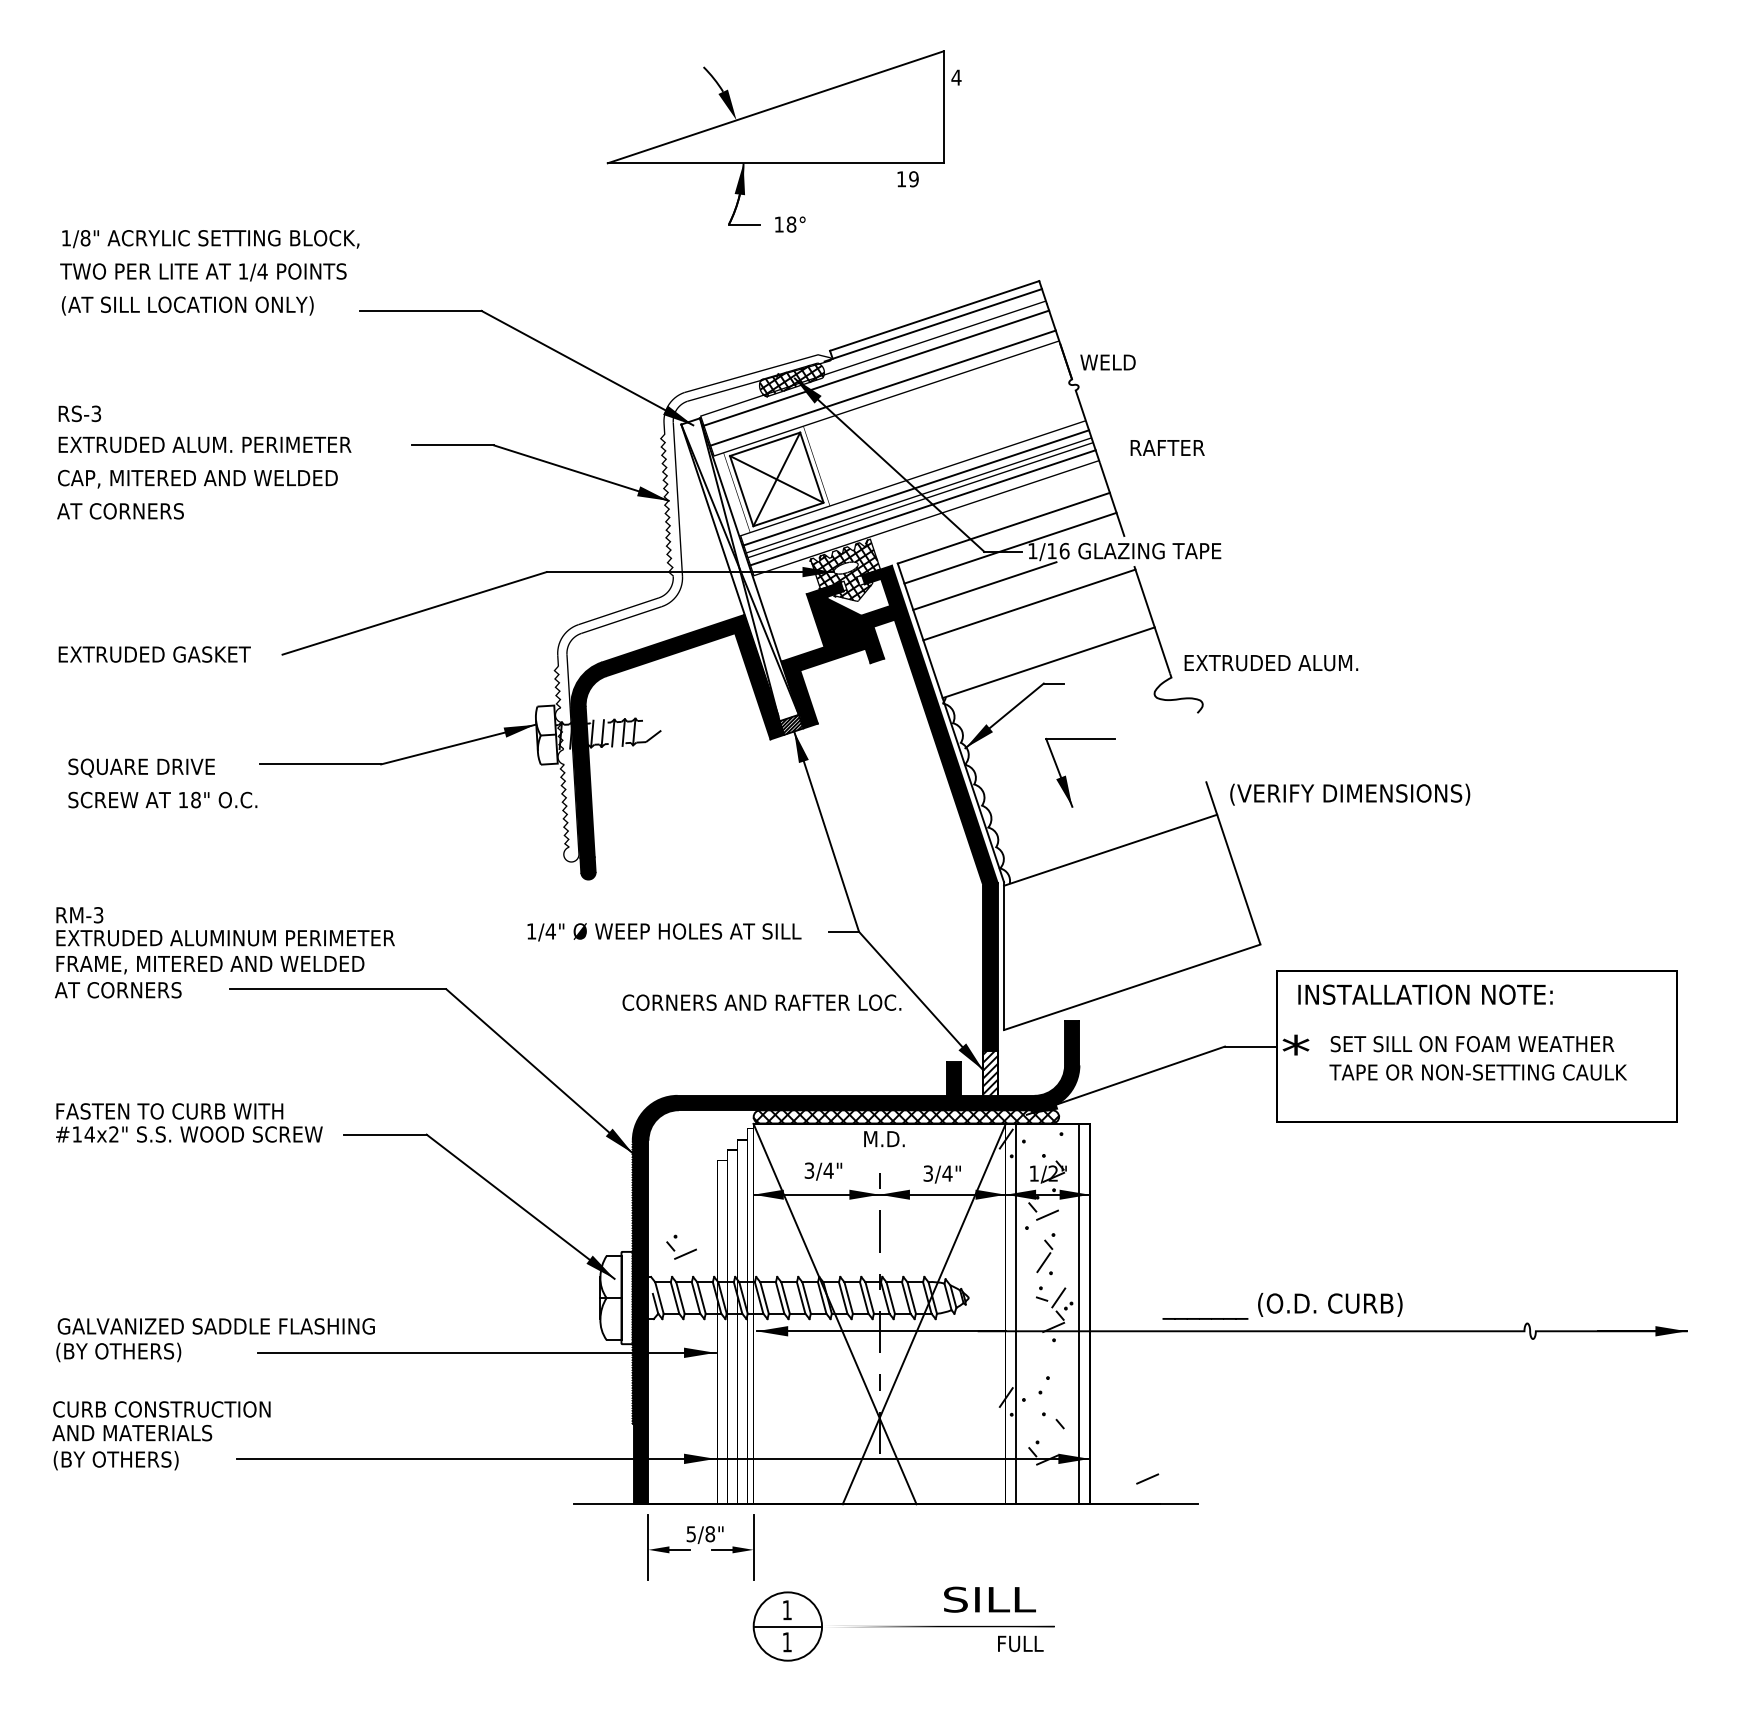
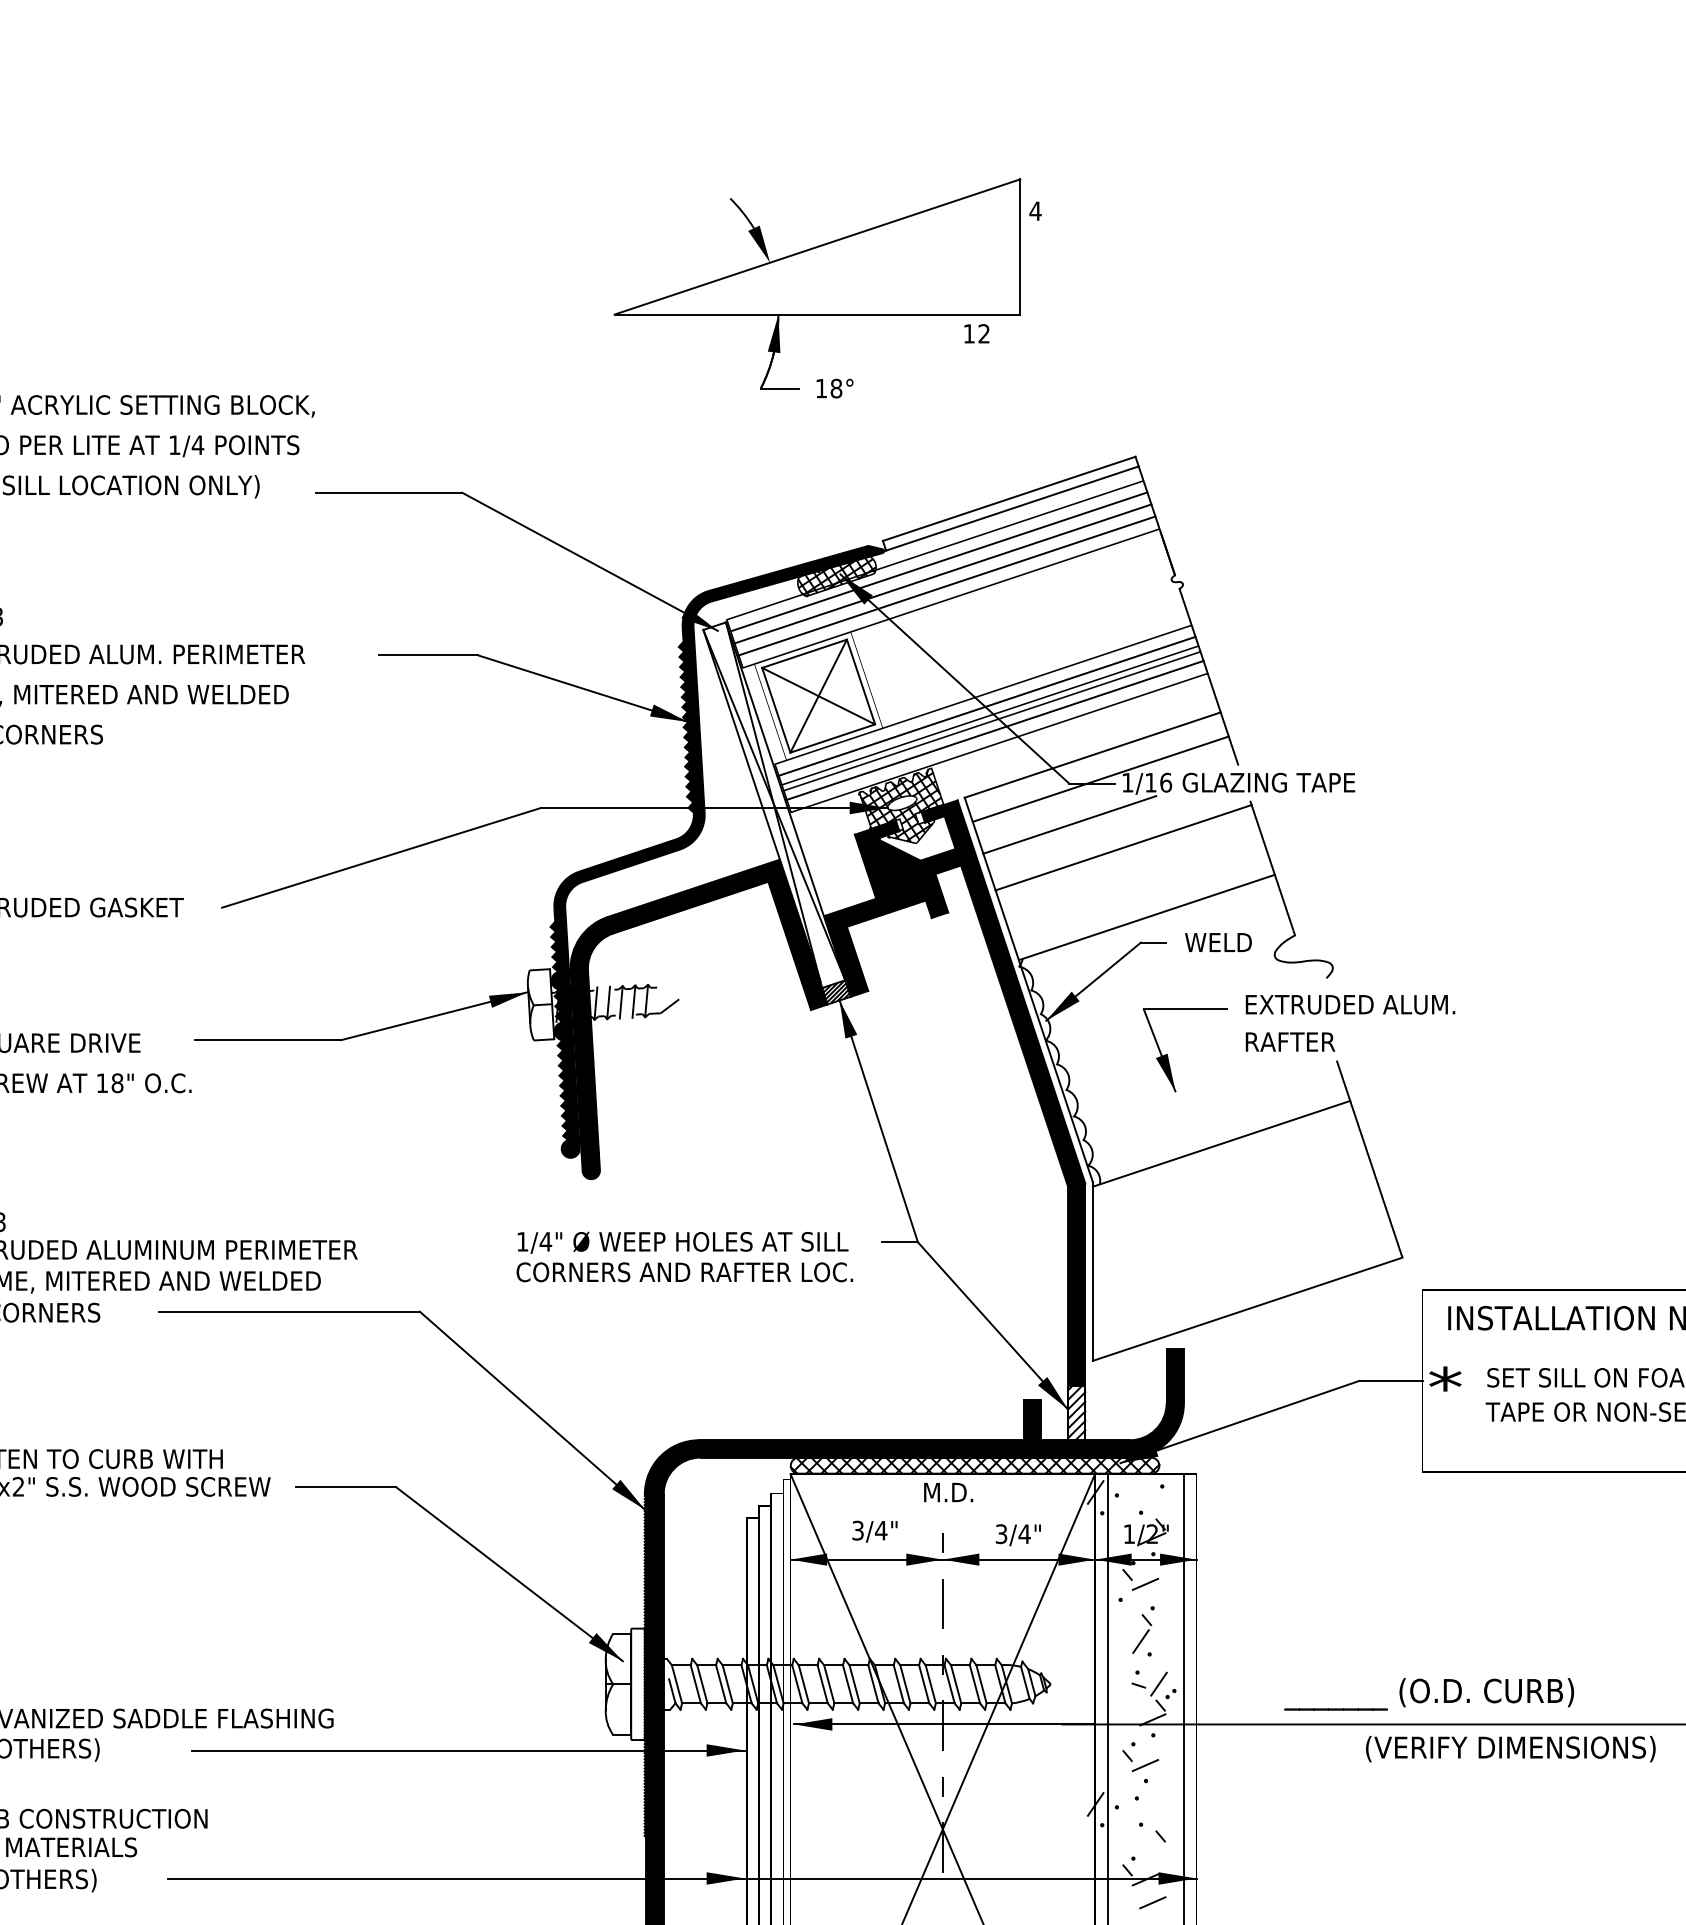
text: (913, 179) -> (983, 334), 19 -> 12
text: (1107, 362) -> (1217, 942), moved
line: (879, 377) -> (942, 573), added
text: (1167, 447) -> (1290, 1041), moved
fill: (692, 607) -> (716, 850), added
text: (1271, 663) -> (1350, 1005), moved
text: (1350, 794) -> (1511, 1748), moved
text: (761, 1002) -> (684, 1272), moved
part: (675, 1250) -> (1133, 1760), moved
line: (1147, 1478) -> (1152, 1902), moved

